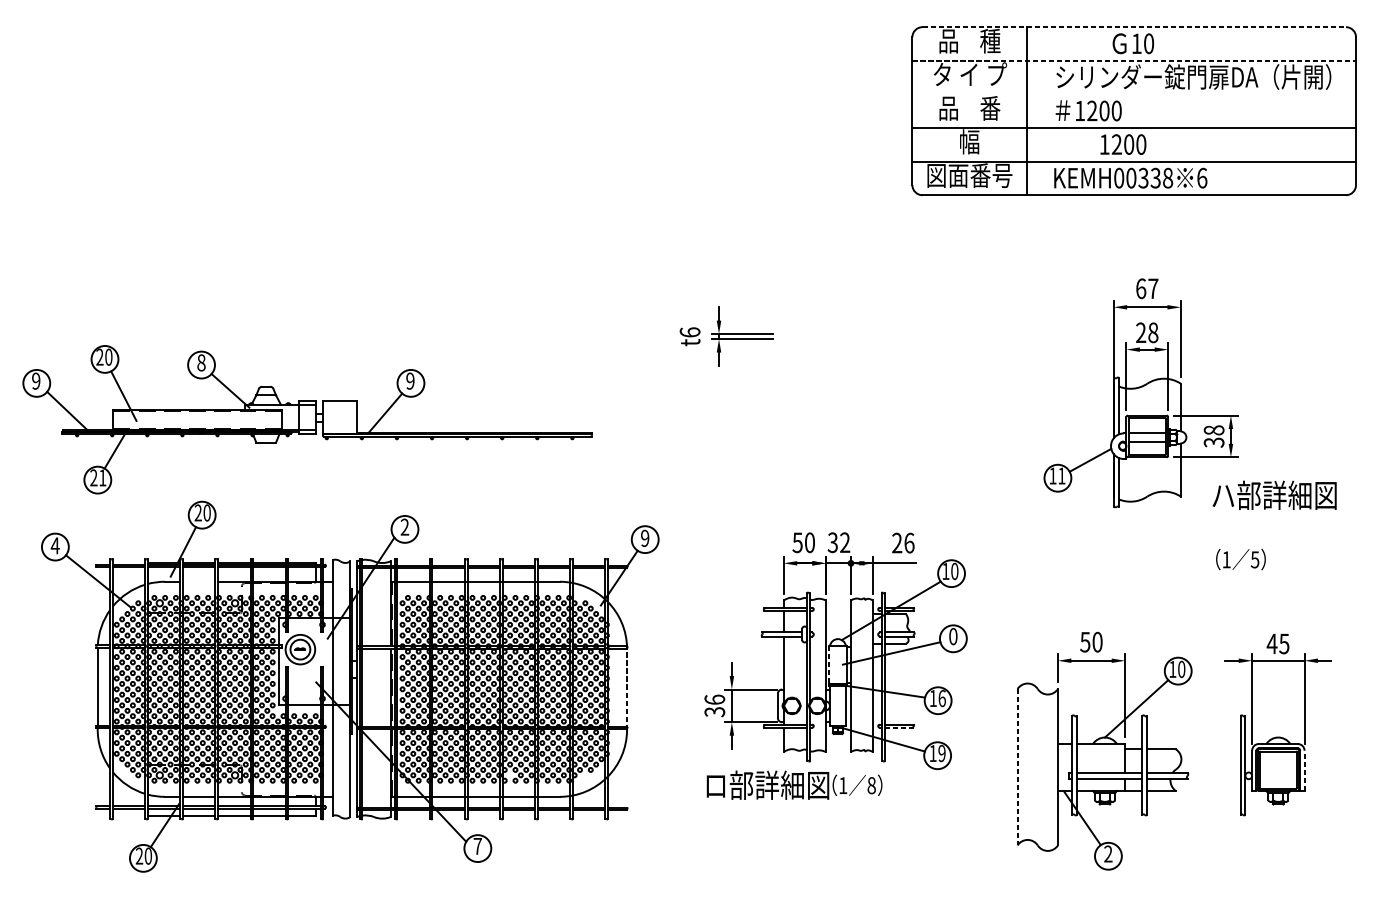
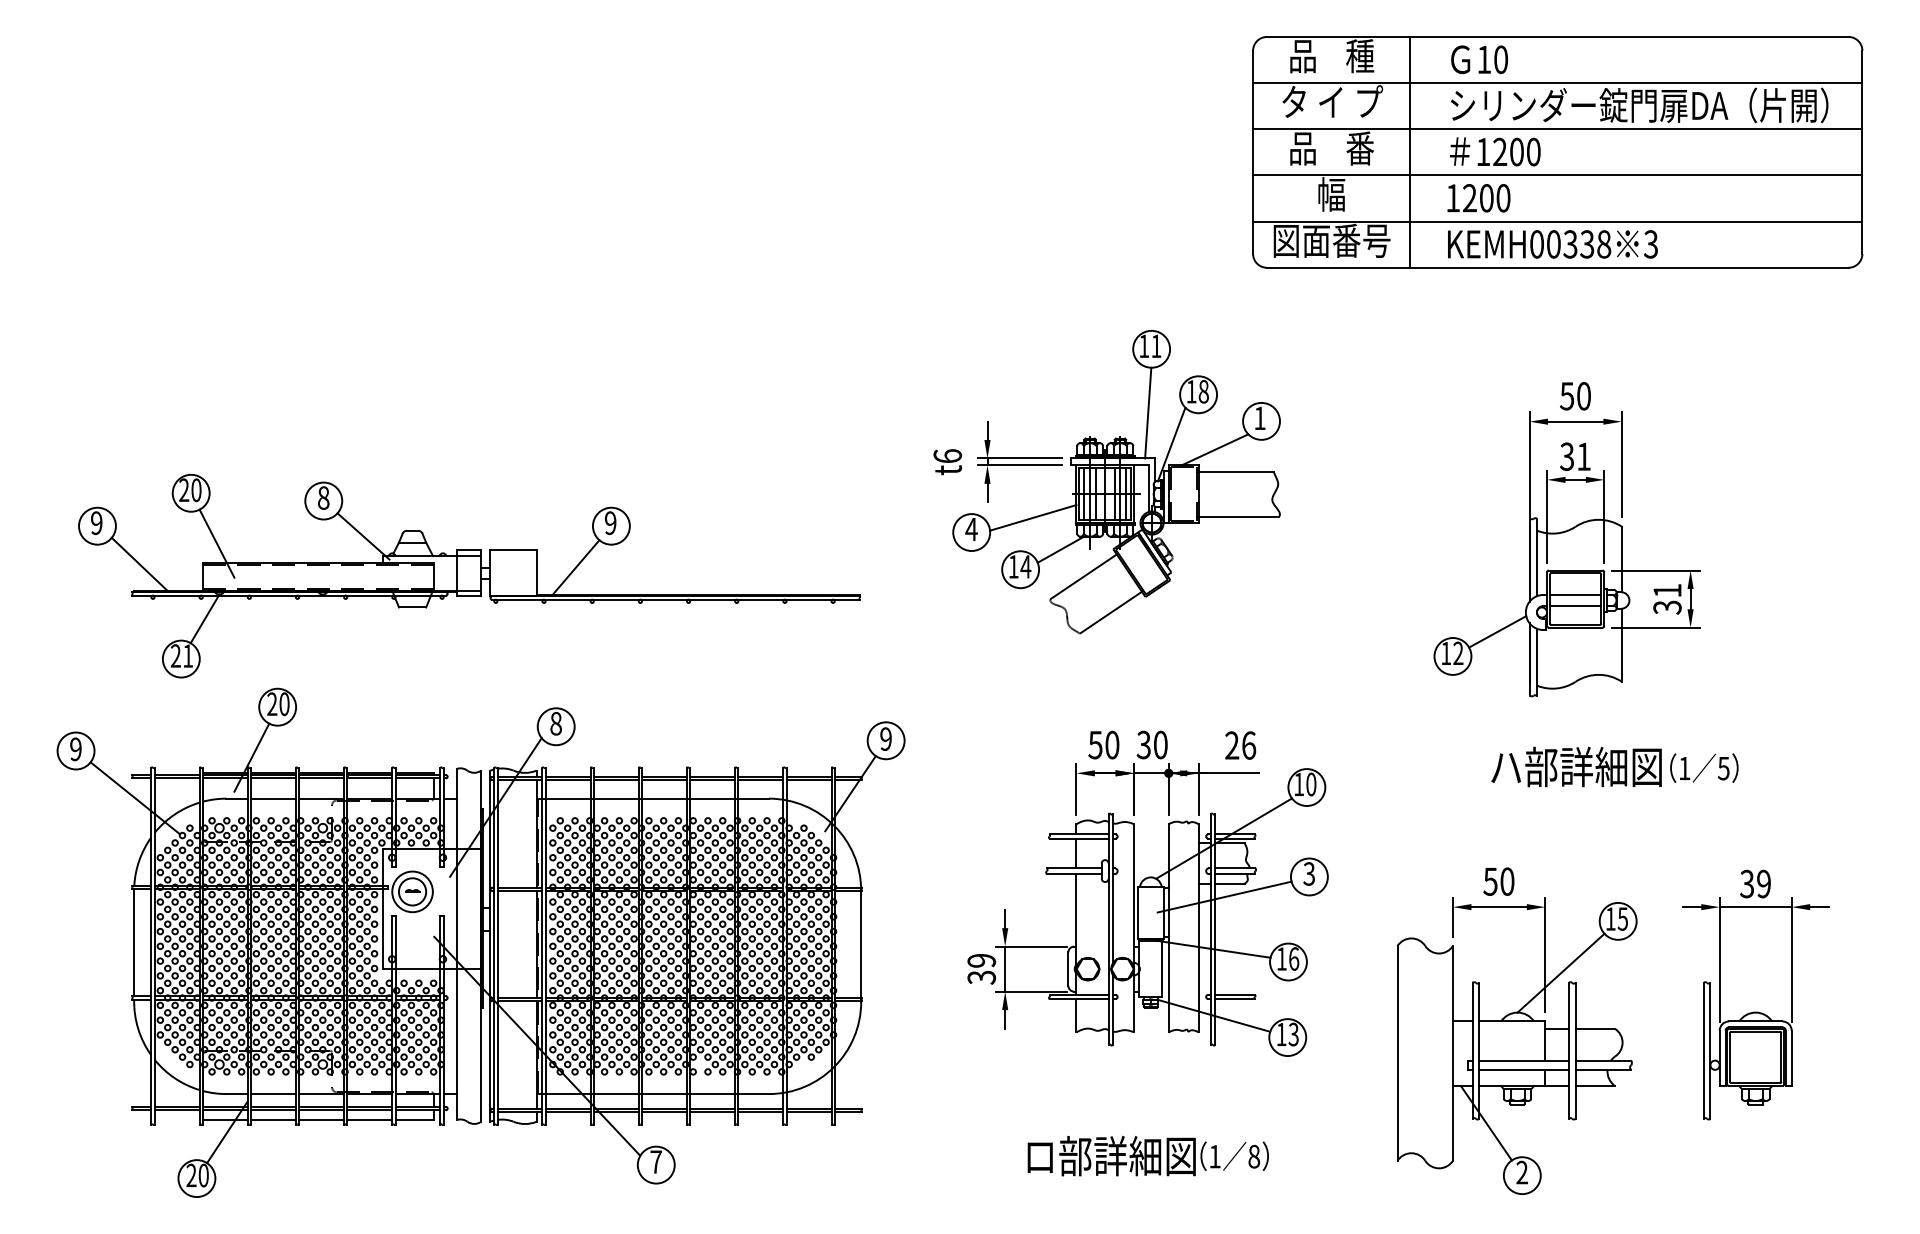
line: (1134, 26) -> (1557, 36), dashed -> solid
text: (1133, 43) -> (1479, 59), moved
line: (1134, 61) -> (1557, 83), dashed -> solid
line: (1134, 94) -> (1557, 129), added
text: (1123, 144) -> (1478, 198), moved
text: (1202, 178) -> (1651, 244), 6 -> 3
text: (1147, 288) -> (1575, 396), 67 -> 50
text: (1147, 332) -> (1575, 456), 28 -> 31
part: (812, 351) -> (1116, 482), added
part: (307, 419) -> (469, 575), moved
text: (1214, 430) -> (1667, 590), 38 -> 31
text: (1061, 475) -> (1458, 652), 11 -> 12
text: (1274, 495) -> (1576, 766), moved
text: (404, 527) -> (555, 723), 2 -> 8
text: (844, 542) -> (1160, 744), 32 -> 30
text: (54, 545) -> (75, 749), 4 -> 9
line: (199, 581) -> (273, 798), added
text: (953, 636) -> (1309, 873), 0 -> 3
text: (1277, 643) -> (1754, 883), 45 -> 39
line: (828, 664) -> (1138, 912), dashed -> solid
text: (1181, 669) -> (1622, 918), 10 -> 15
line: (627, 688) -> (861, 945), dashed -> solid
text: (714, 699) -> (981, 960), 36 -> 39
line: (899, 727) -> (1235, 999), dashed -> solid
text: (941, 753) -> (1293, 1034), 19 -> 13
line: (1017, 767) -> (1397, 1053), dashed -> solid
line: (1304, 770) -> (1791, 1058), dashed -> solid
text: (794, 784) -> (1147, 1155), moved

